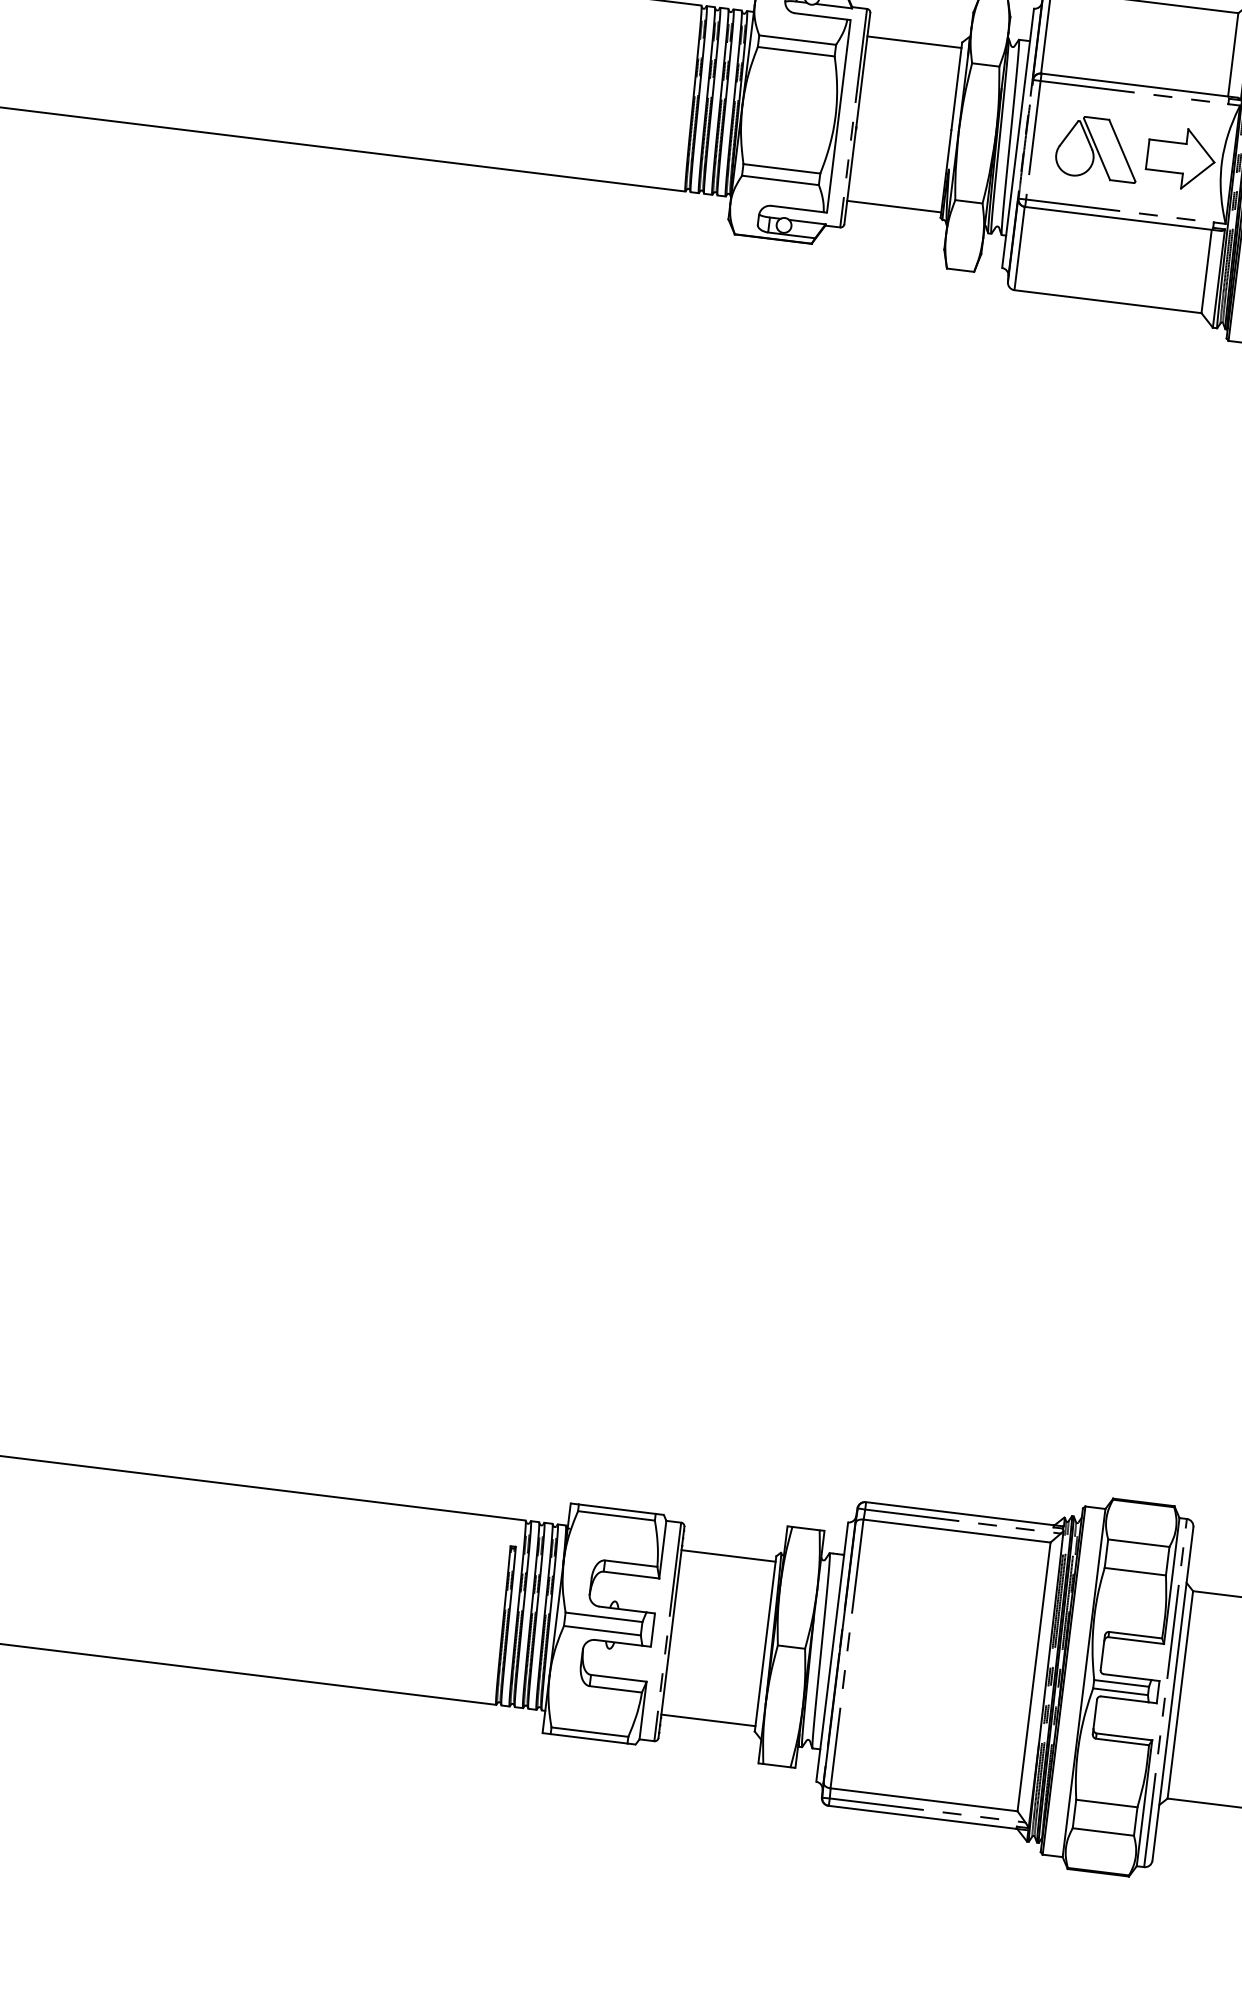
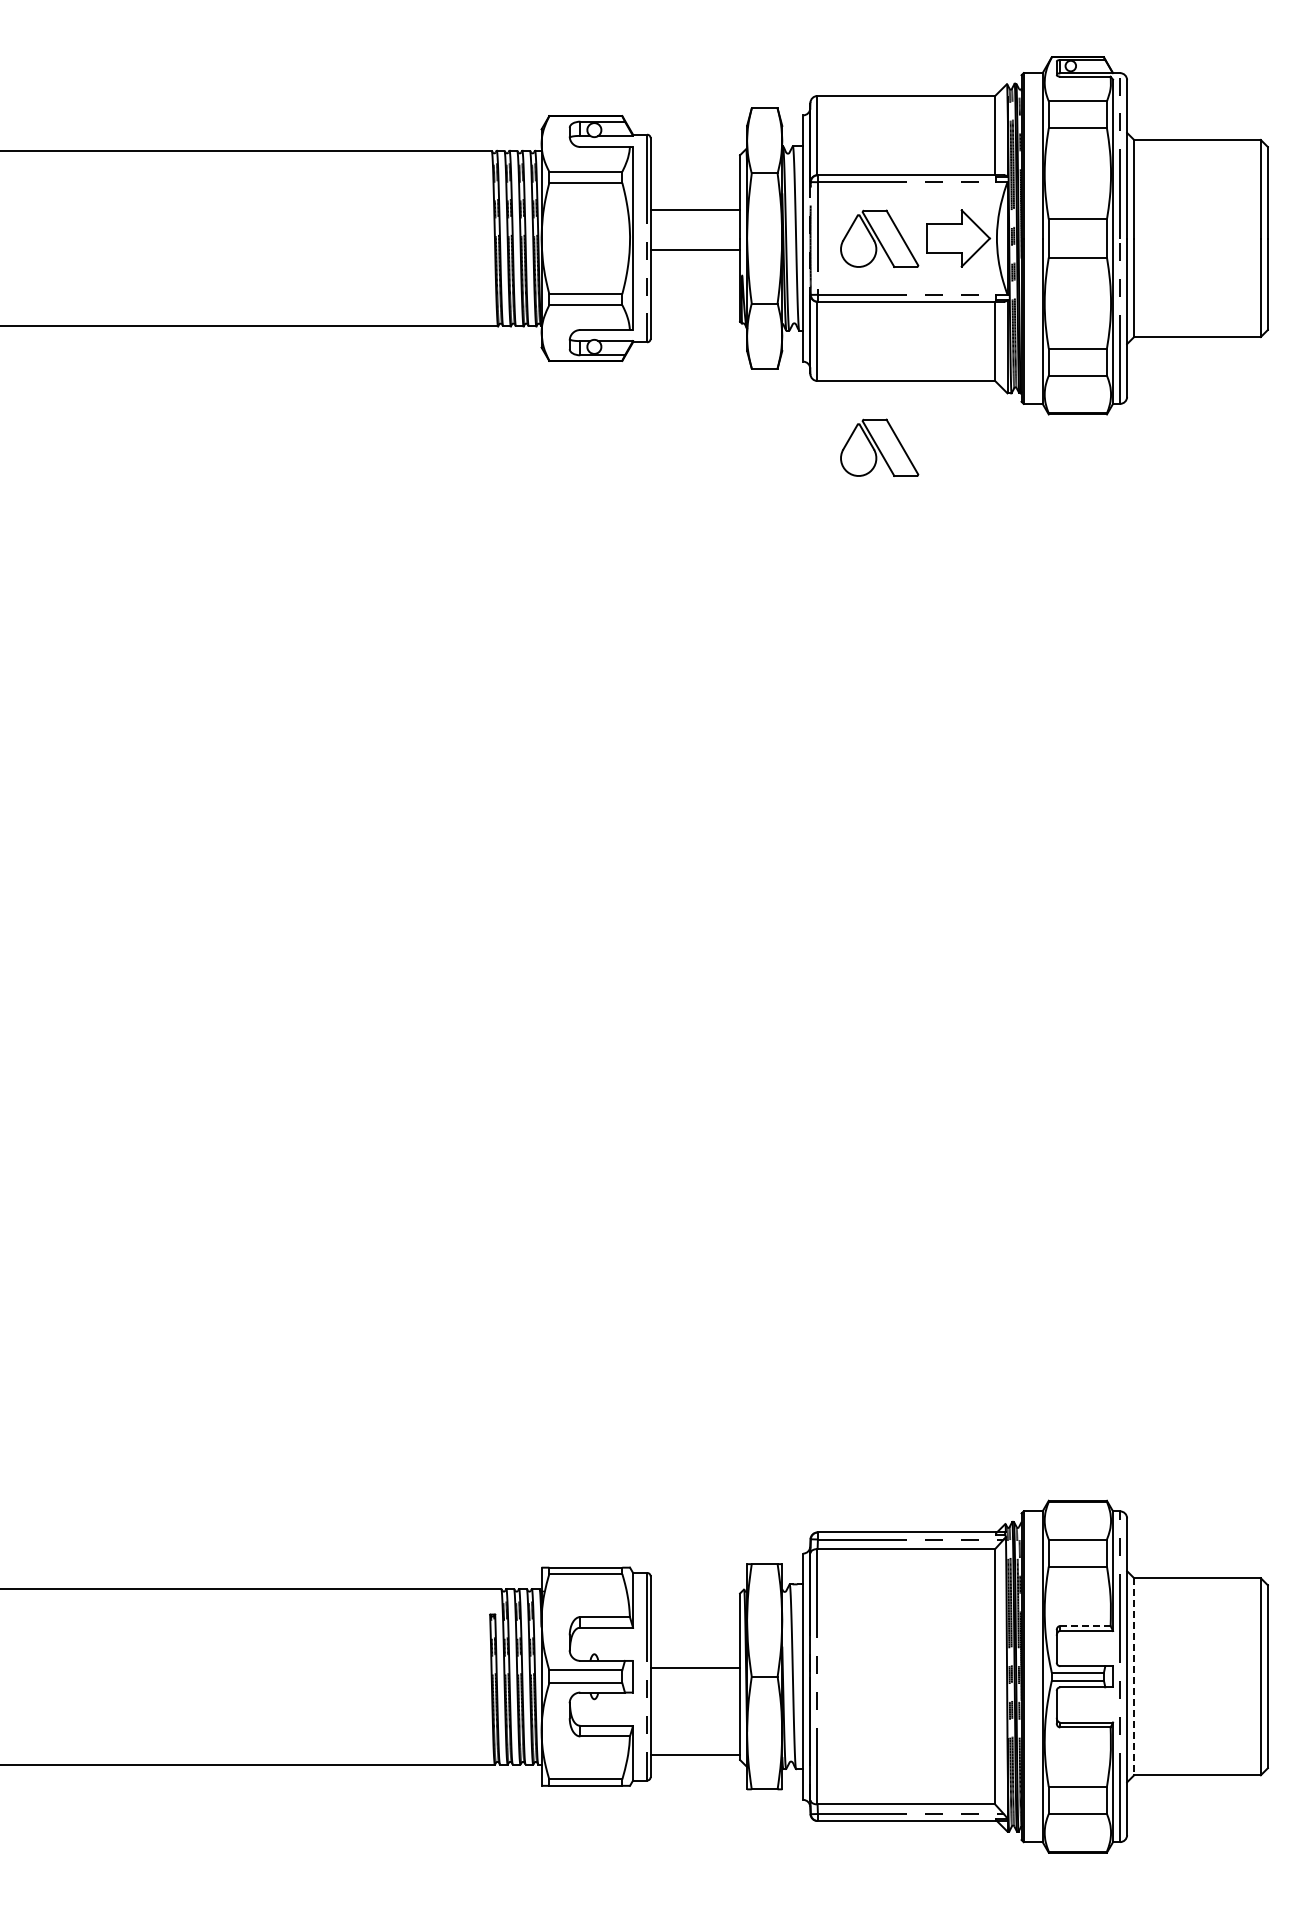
line: (914, 42) -> (695, 210), moved
line: (894, 206) -> (695, 249), moved
part: (1071, 368) -> (879, 447), added
line: (728, 1555) -> (695, 1667), moved
line: (1134, 1635) -> (1084, 1626), solid -> dashed
line: (1180, 1694) -> (1134, 1676), solid -> dashed

